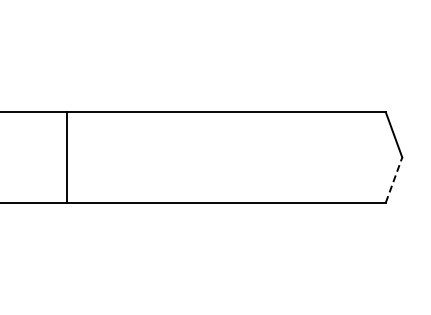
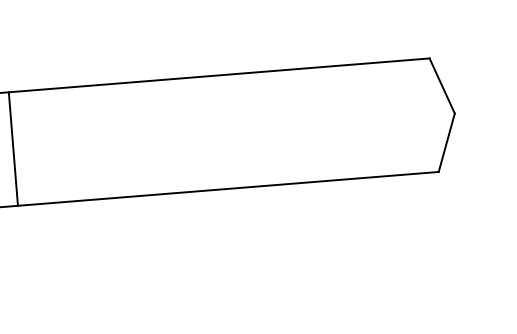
line: (67, 157) -> (13, 149), moved
line: (394, 179) -> (447, 141), dashed -> solid

